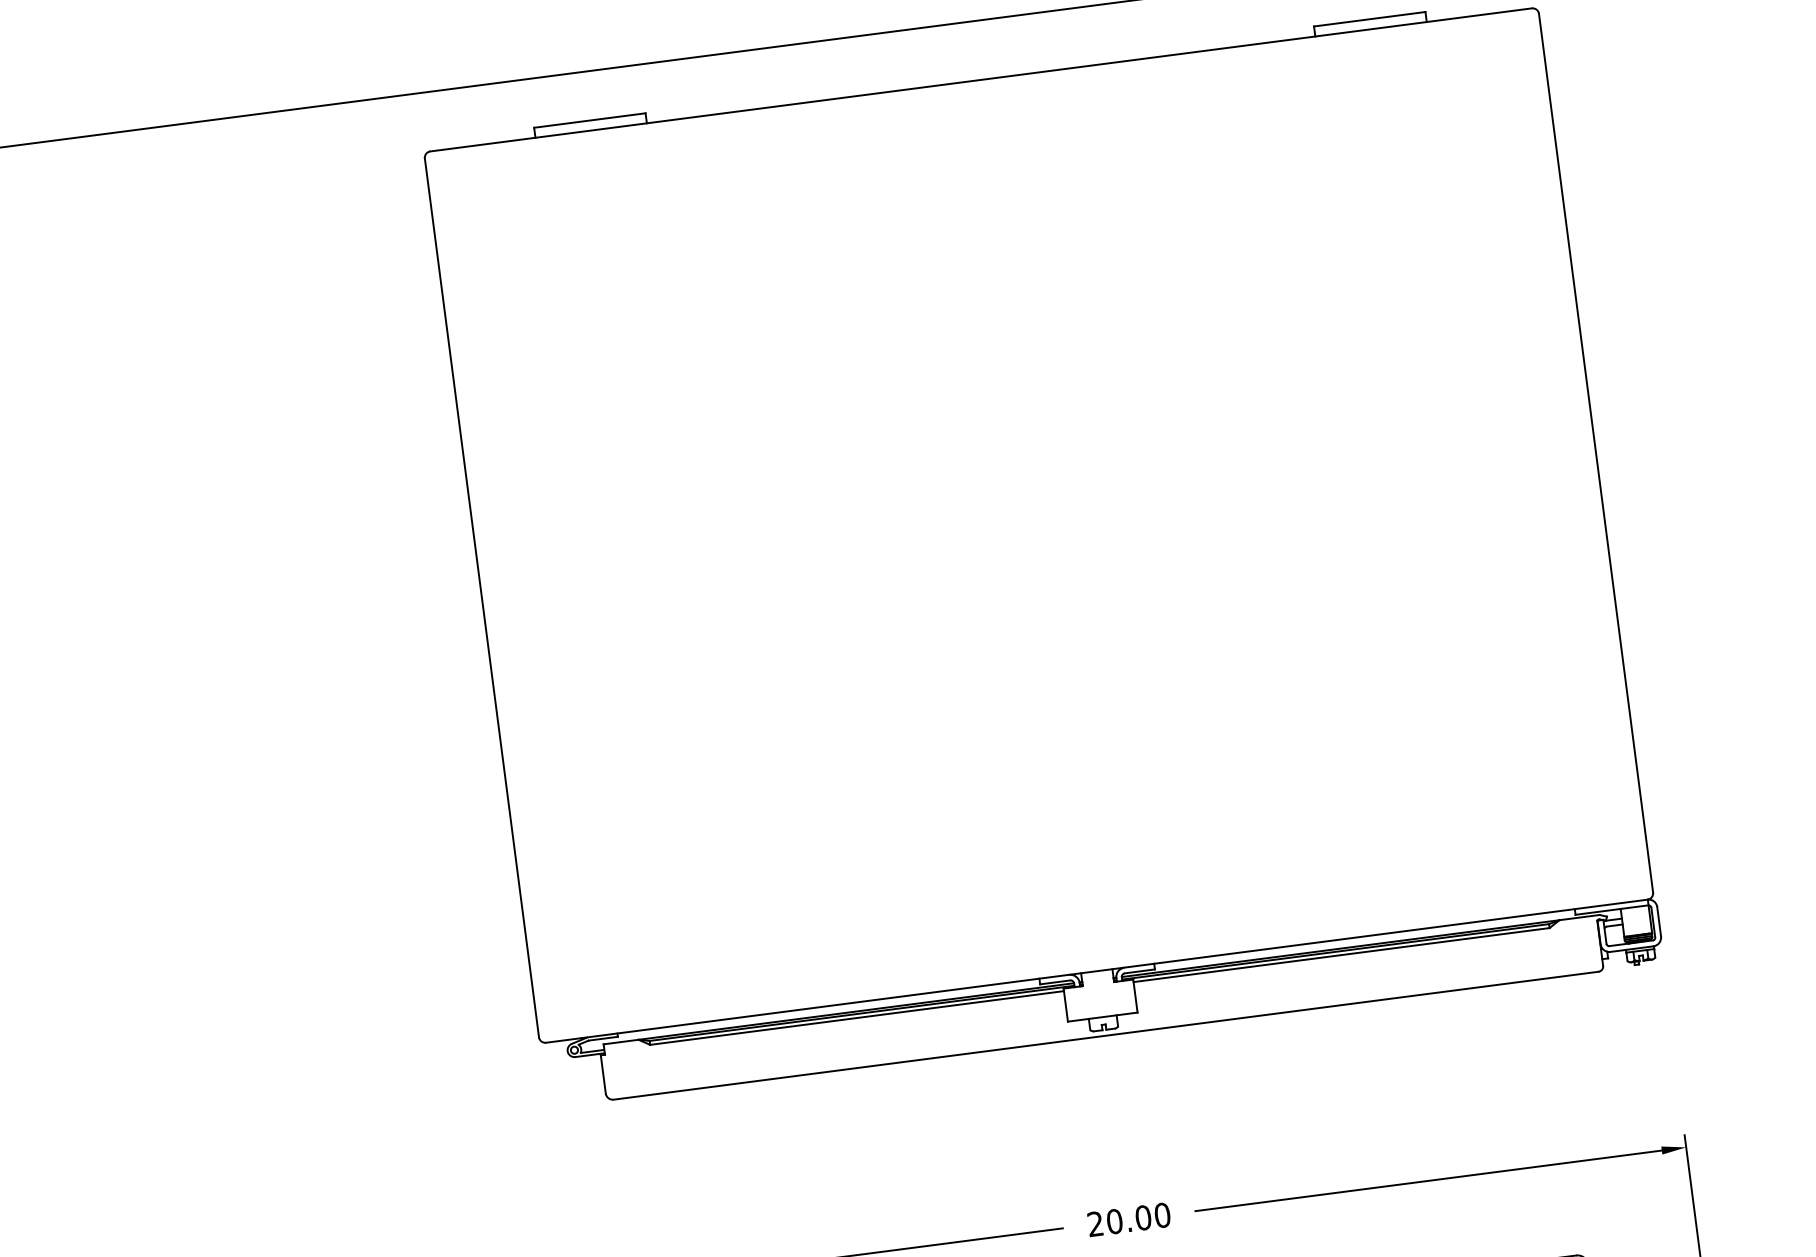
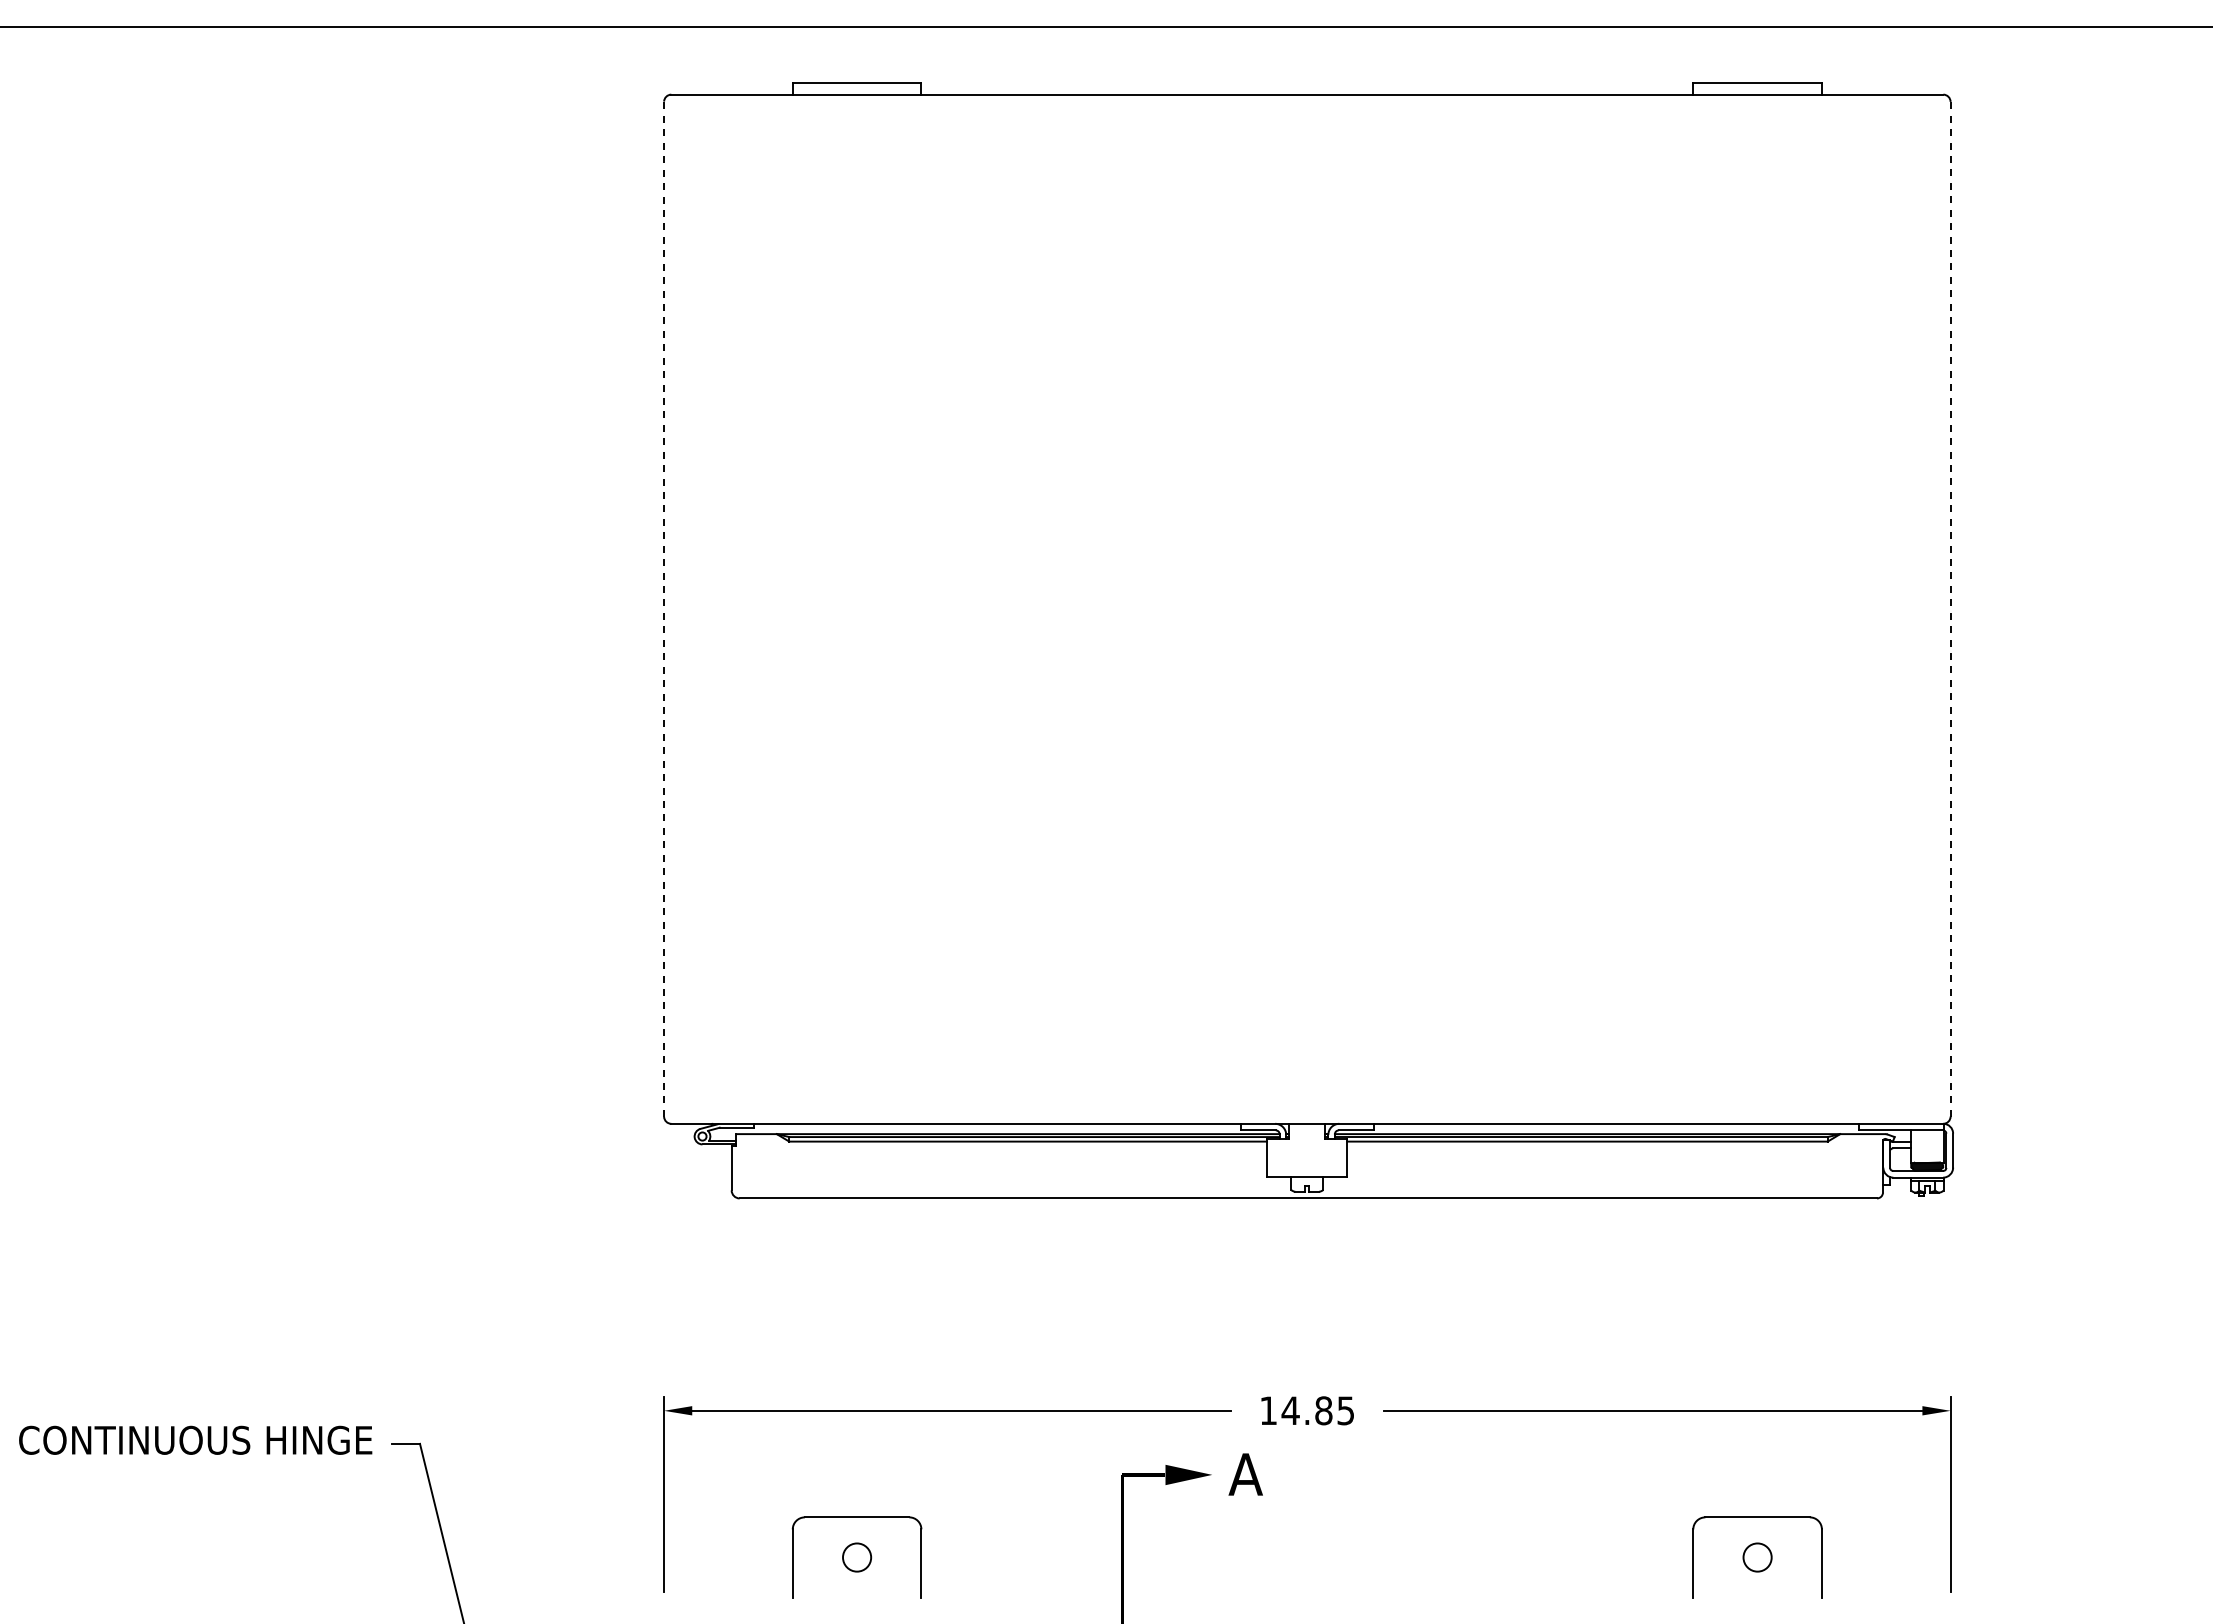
line: (1595, 452) -> (1950, 608), solid -> dashed
line: (482, 598) -> (664, 609), solid -> dashed
text: (1129, 1219) -> (1307, 1410), 20.00 -> 14.85

